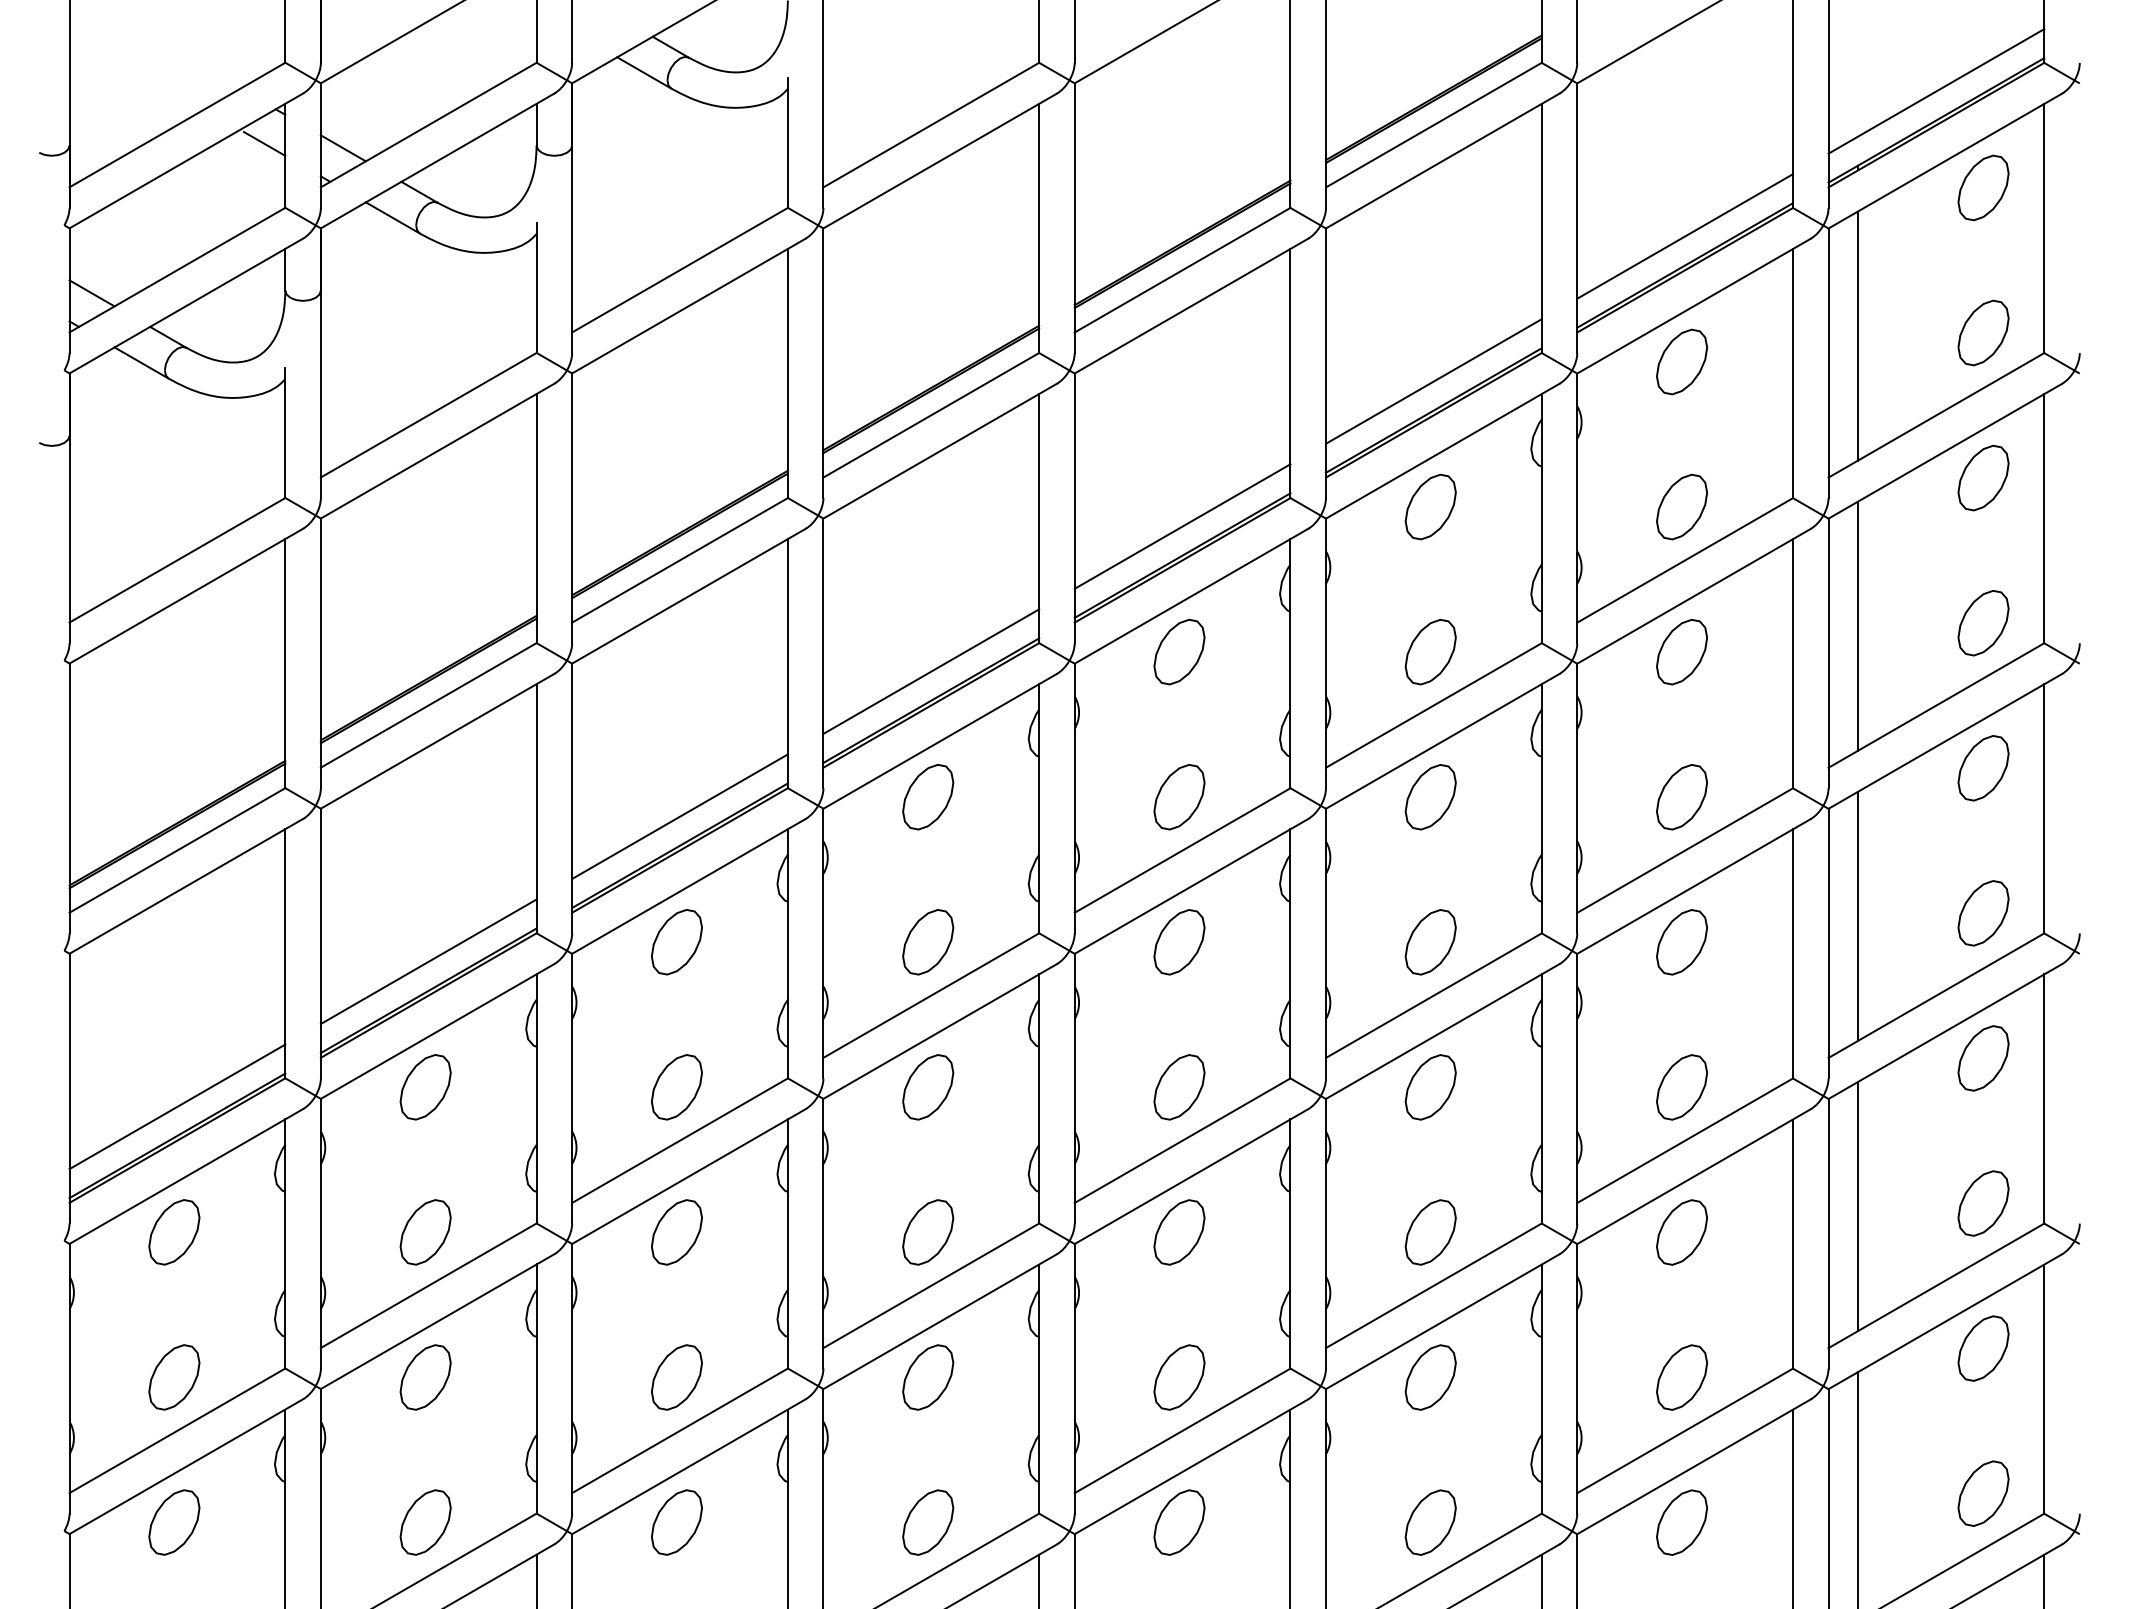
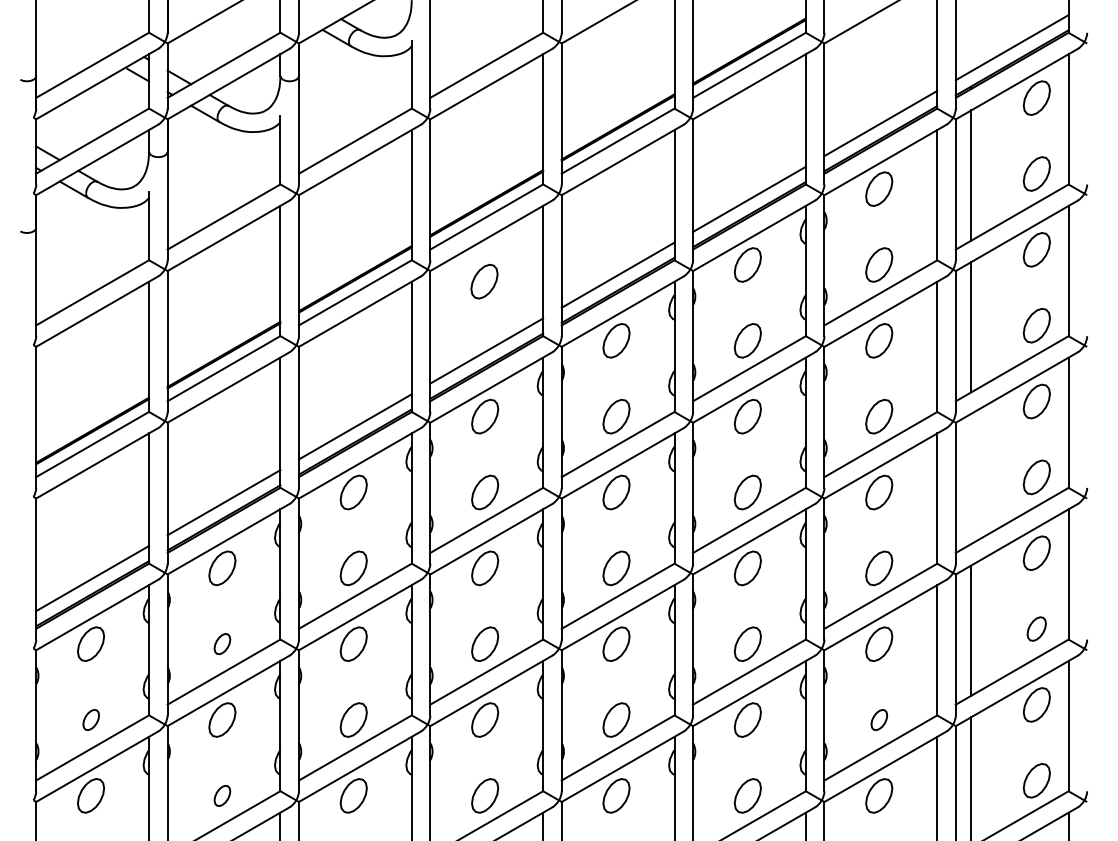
part: (926, 538) -> (484, 281), added
line: (1858, 915) -> (971, 478), removed
part: (1982, 1202) -> (1036, 628), size x0.7
part: (425, 1231) -> (222, 643), size x0.6
part: (175, 1376) -> (91, 719), size x0.6
part: (1682, 1376) -> (879, 719), size x0.6
part: (425, 1521) -> (222, 795), size x0.6

